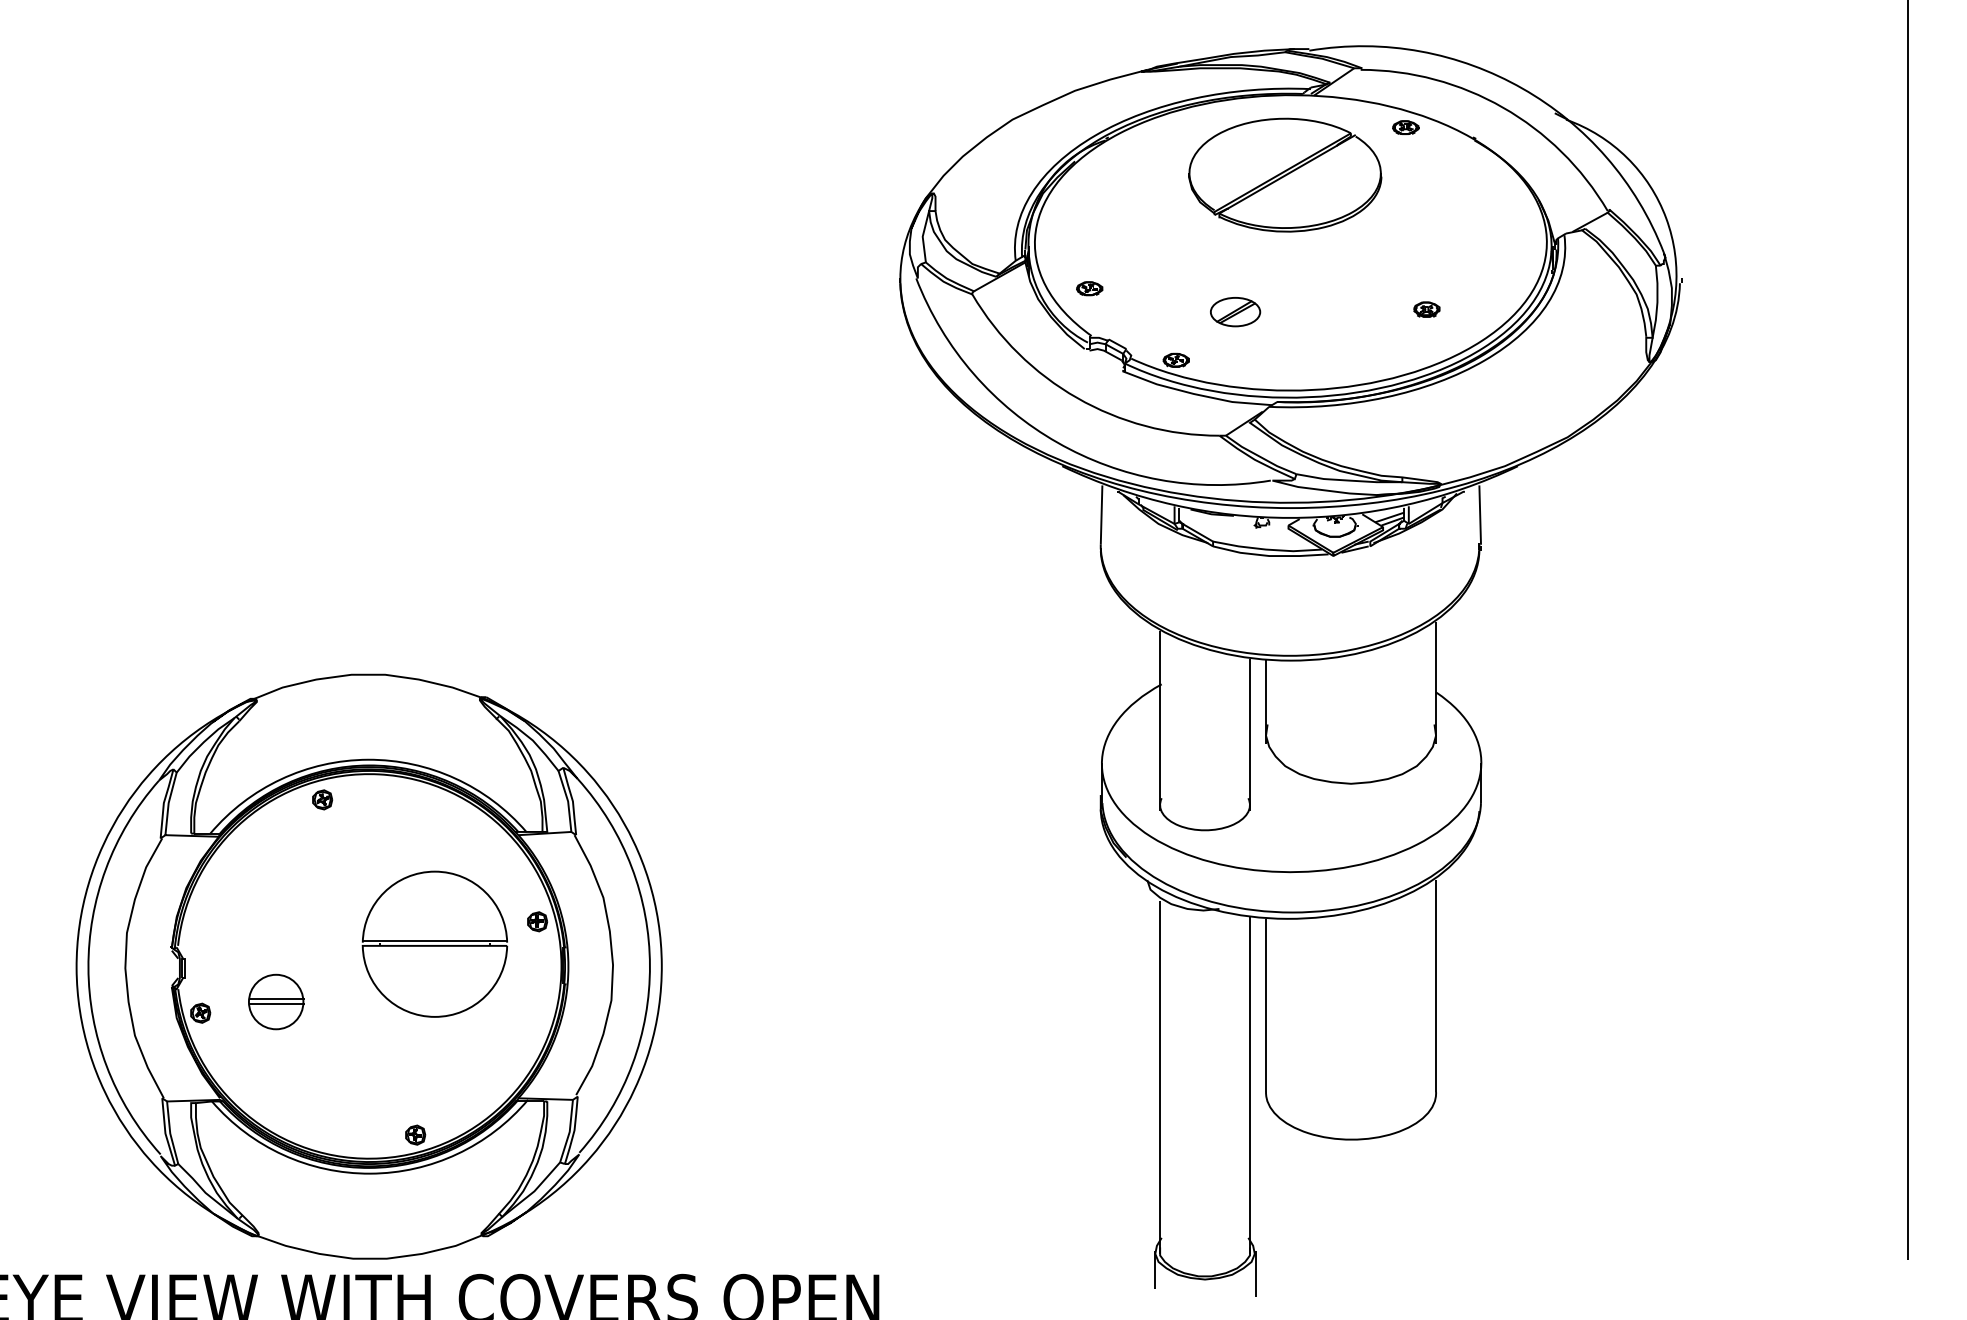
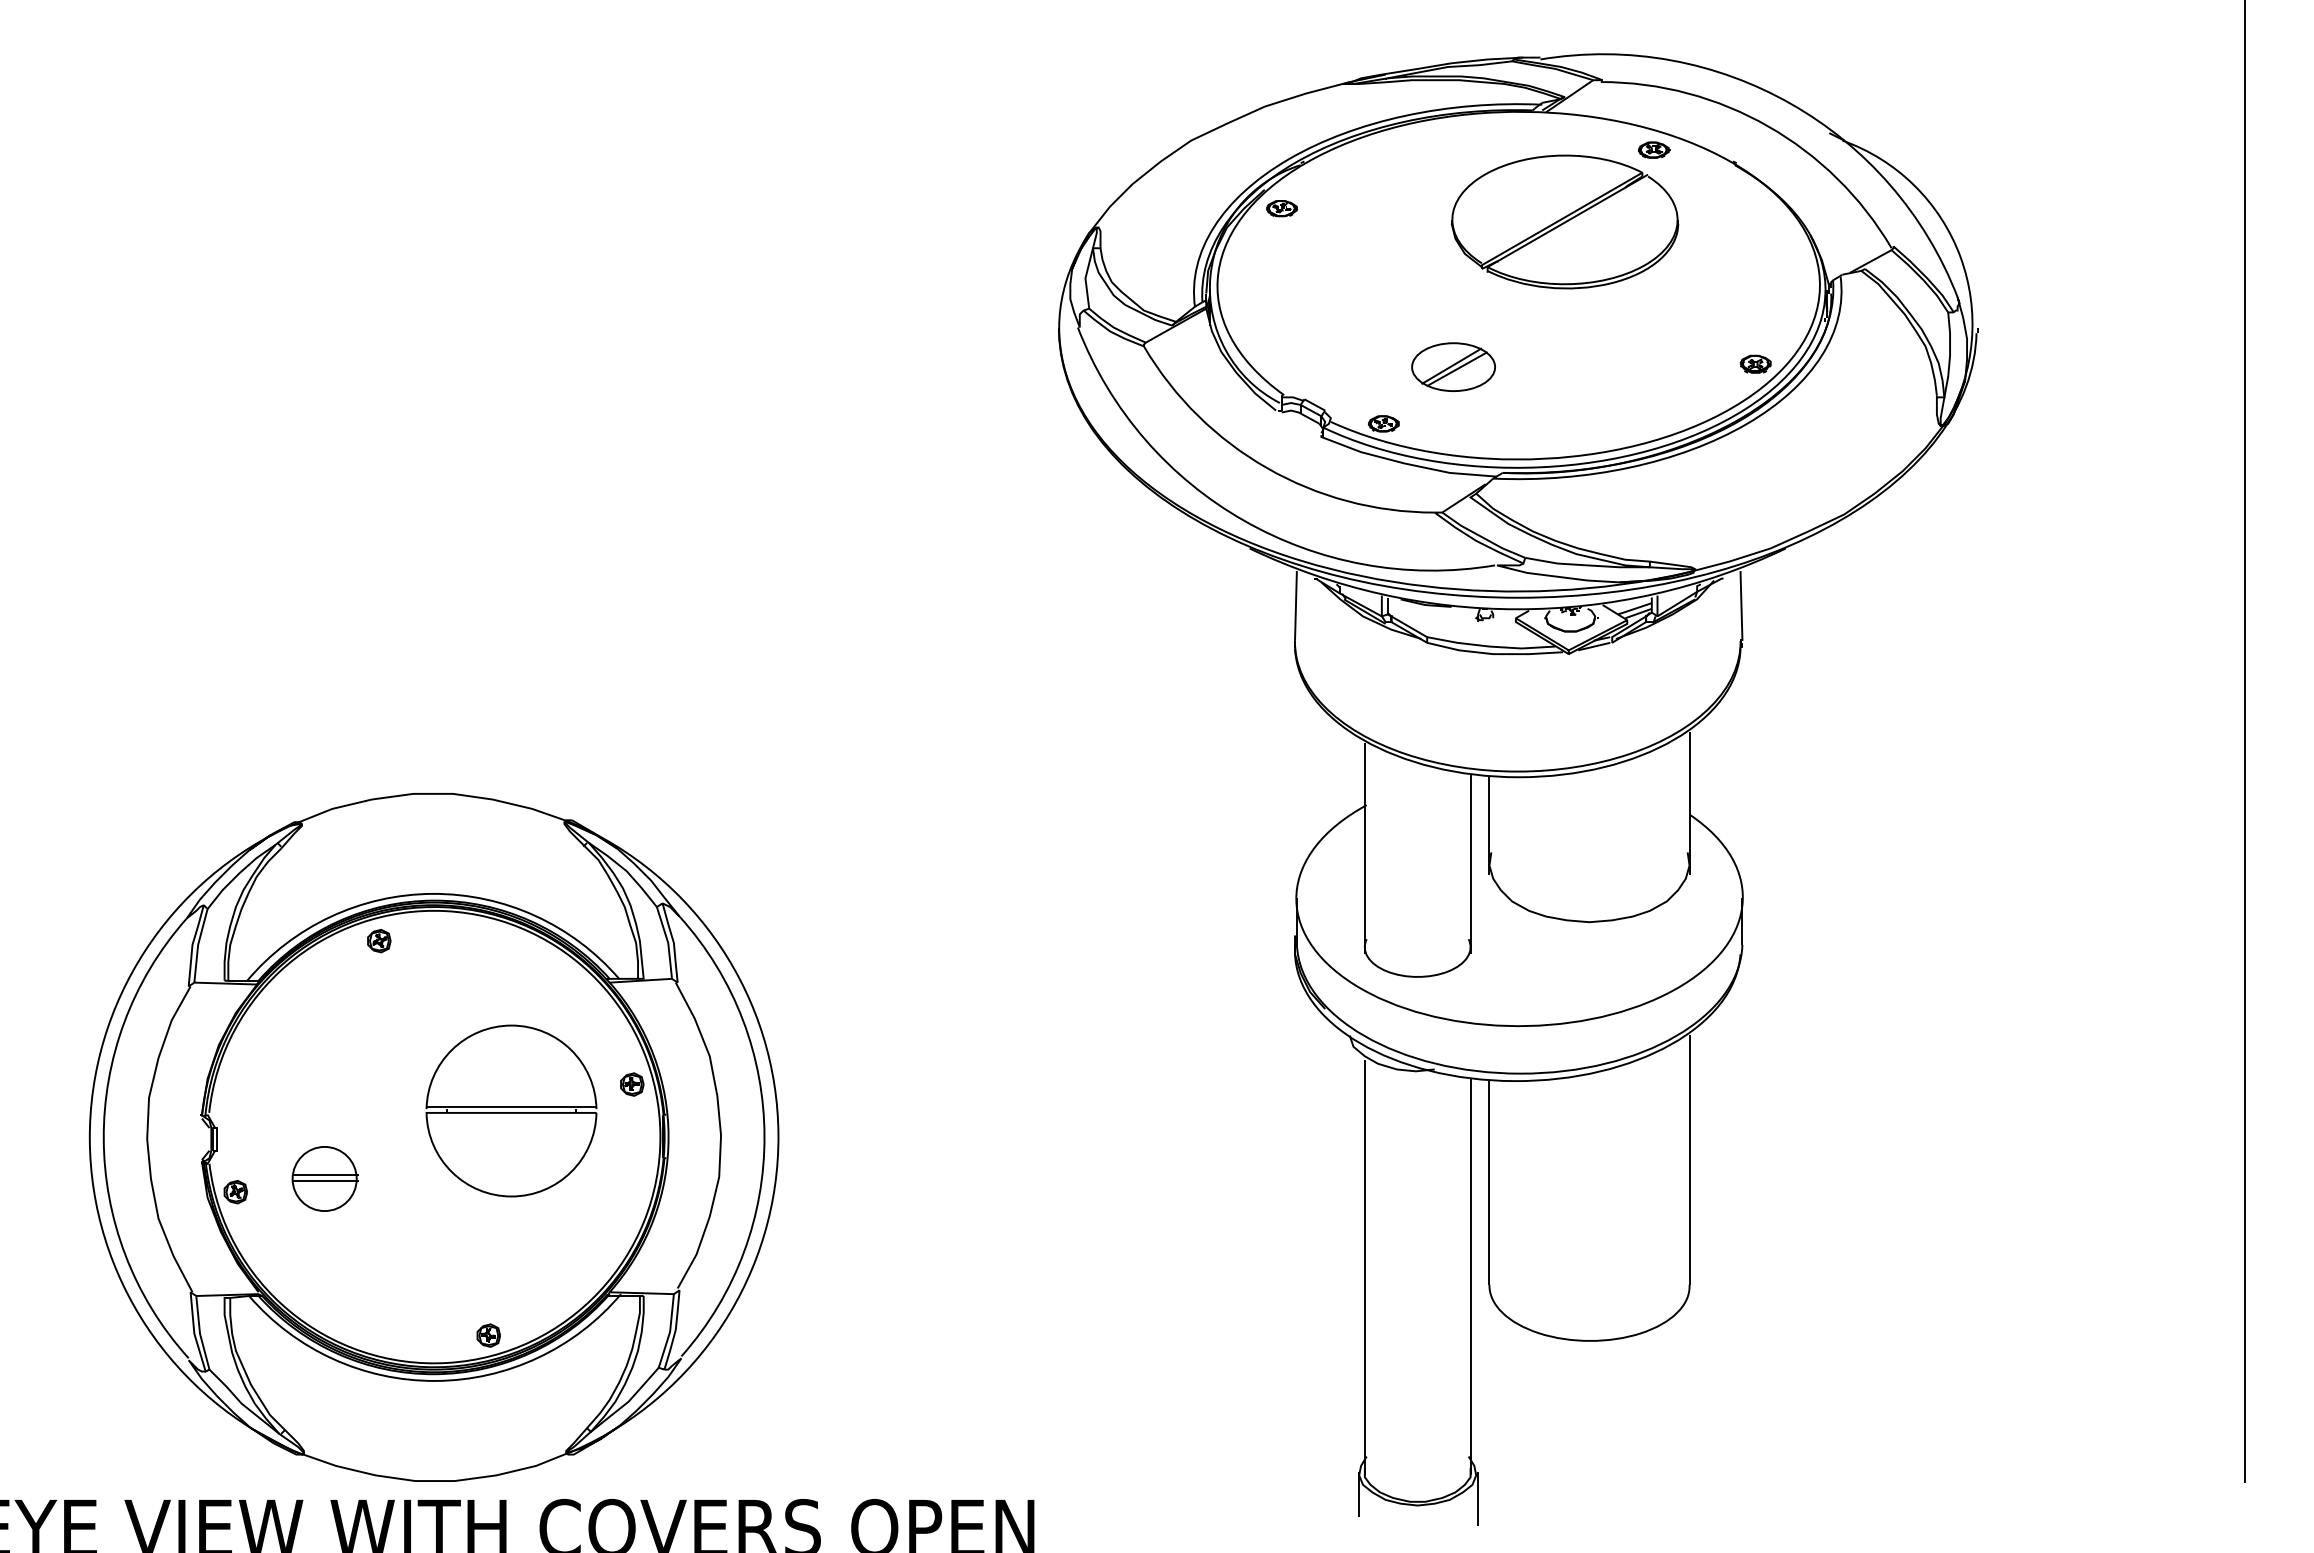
part: (1285, 174) -> (1565, 221), moved
part: (1089, 288) -> (1281, 208), moved
part: (1426, 309) -> (1755, 363), moved
part: (1235, 311) -> (1453, 366), size x1.43

